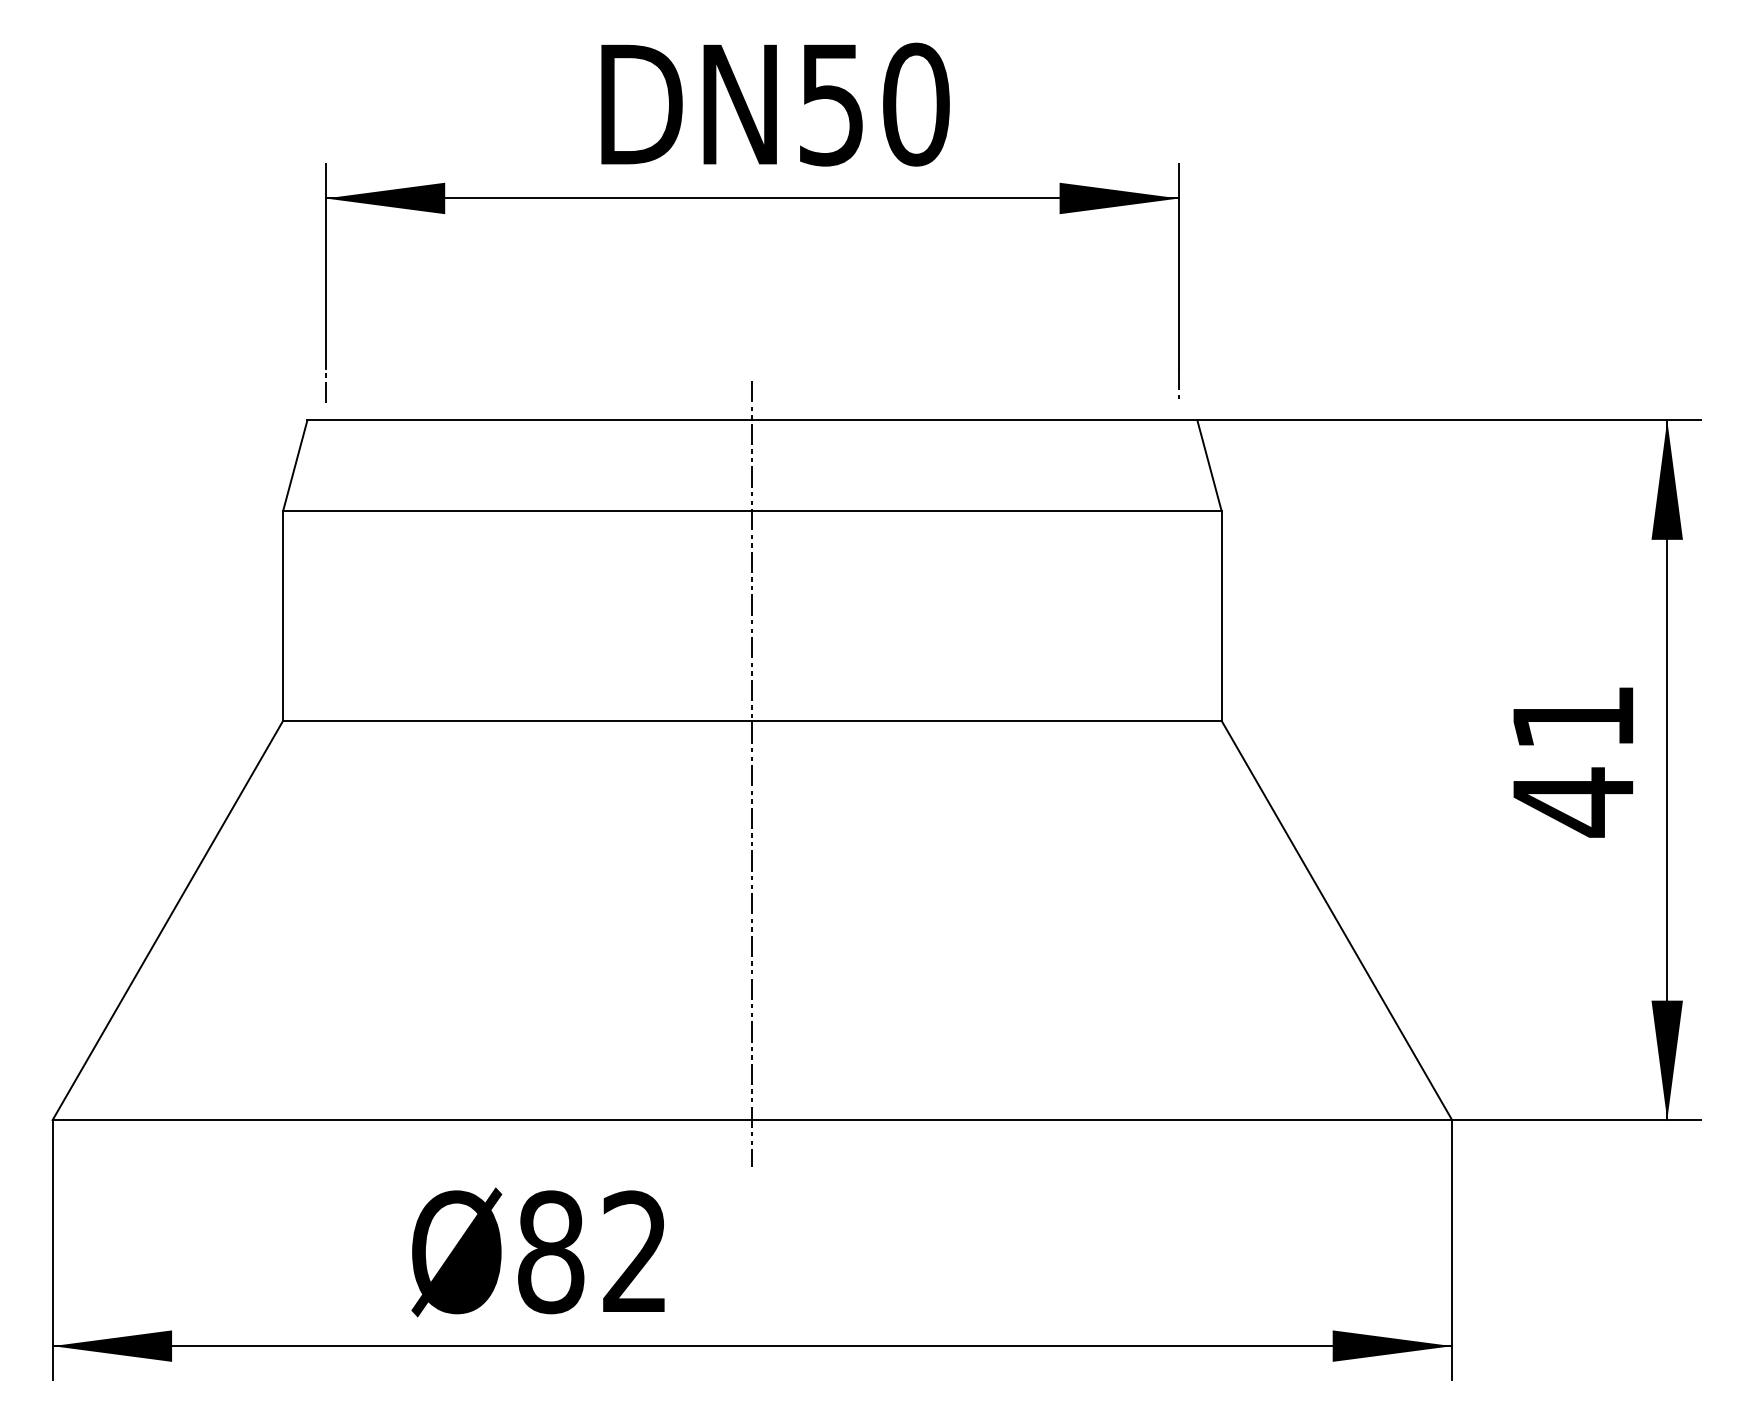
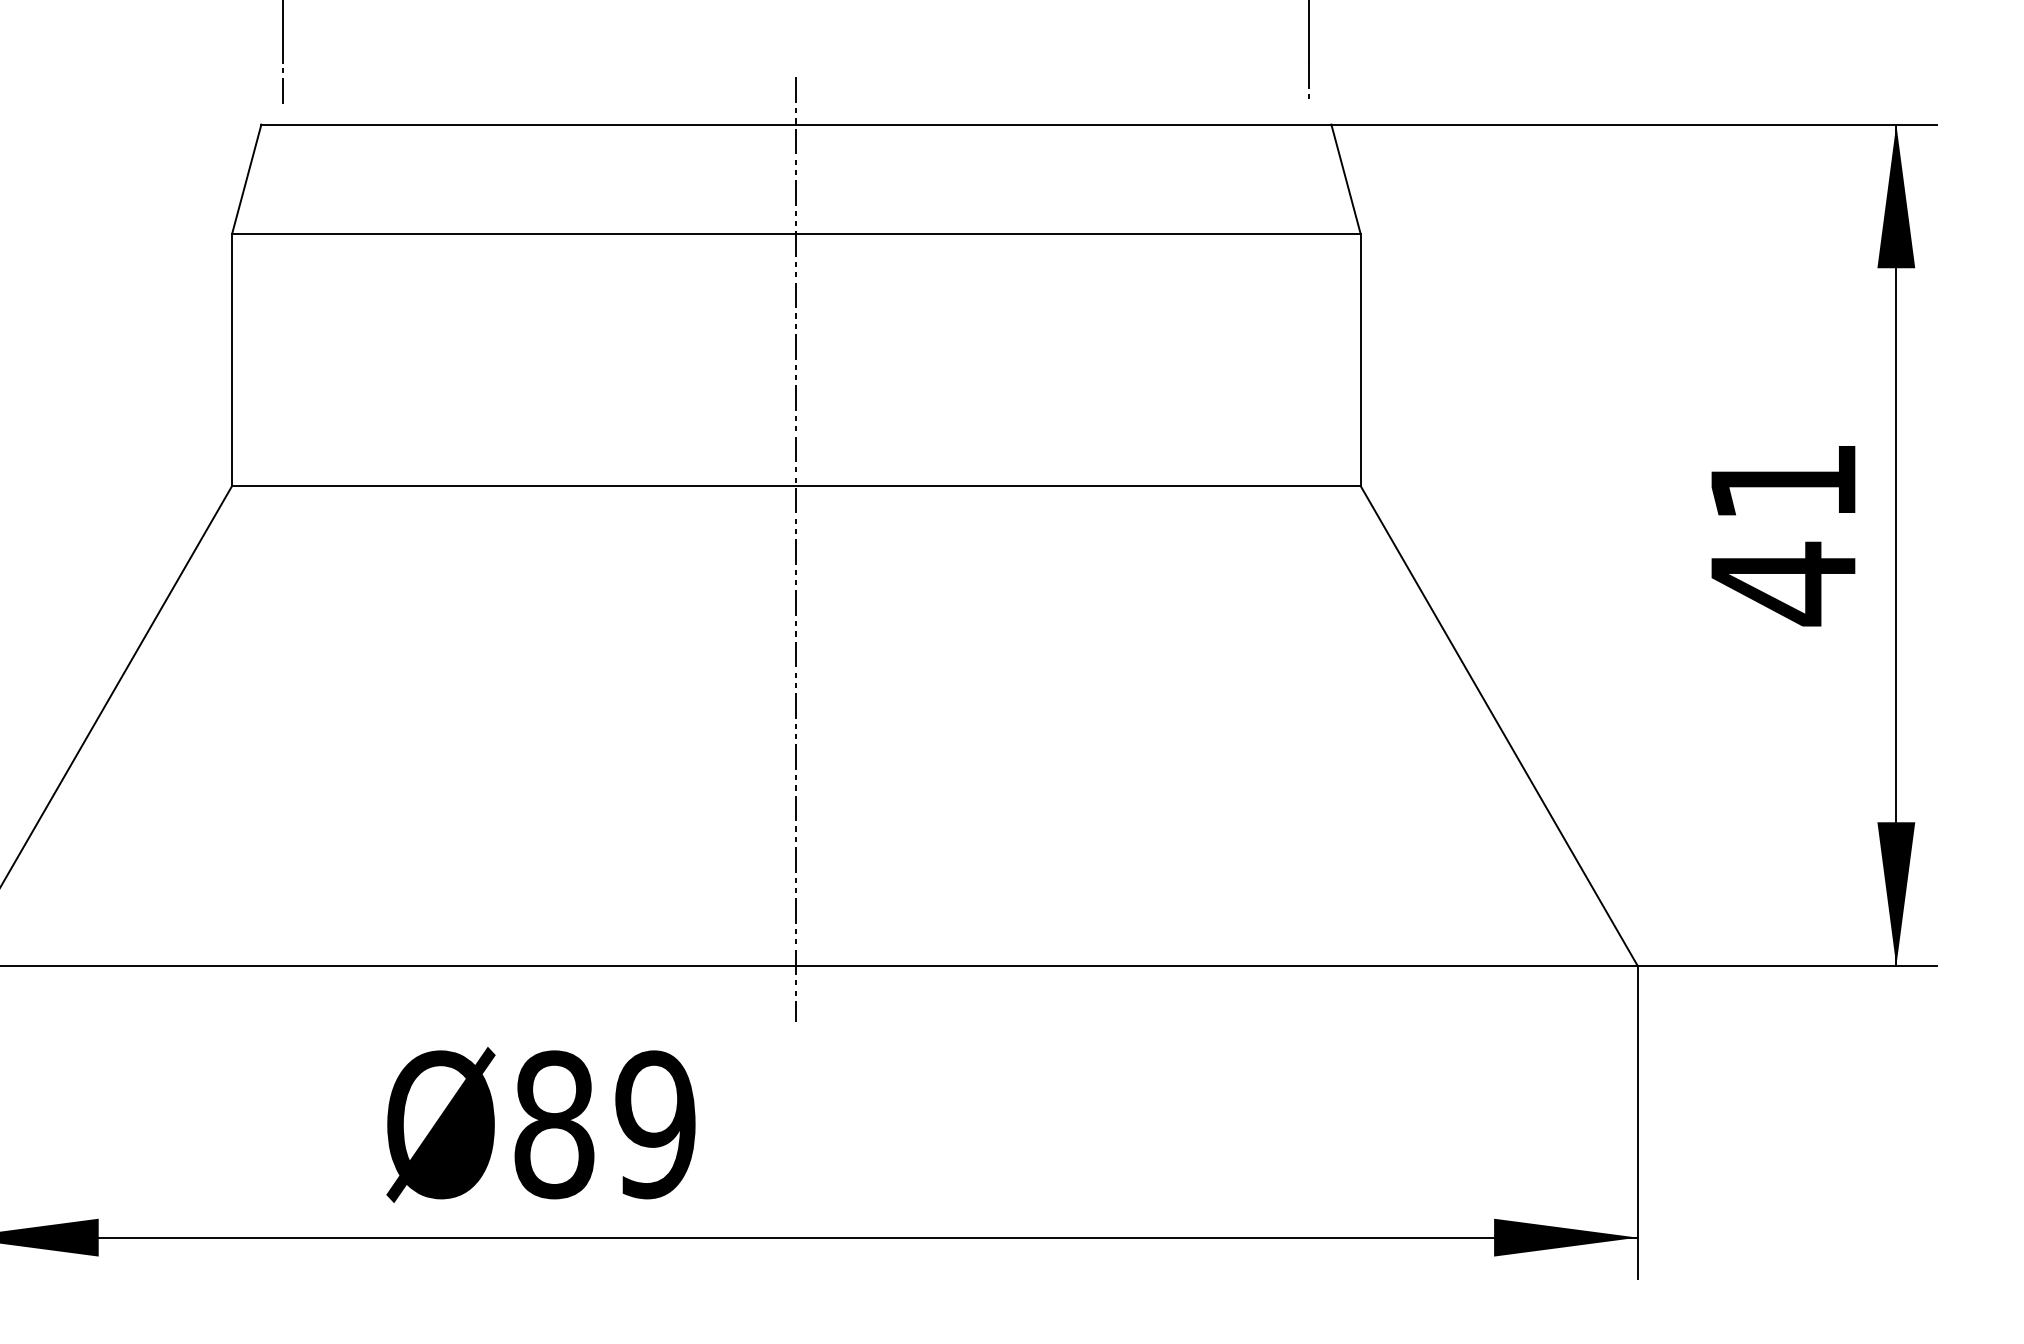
text: (634, 1252) -> (654, 1125), 82 -> 89

